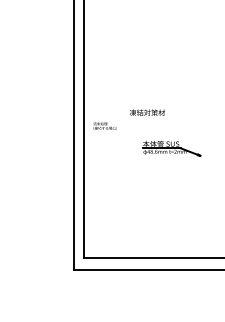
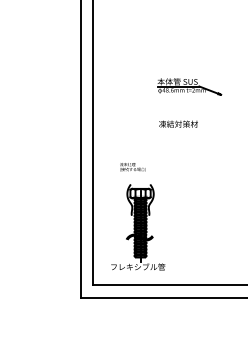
text: (147, 112) -> (178, 123), moved
text: (104, 126) -> (132, 167), moved
part: (171, 148) -> (189, 86), moved
part: (125, 206) -> (138, 227), added

